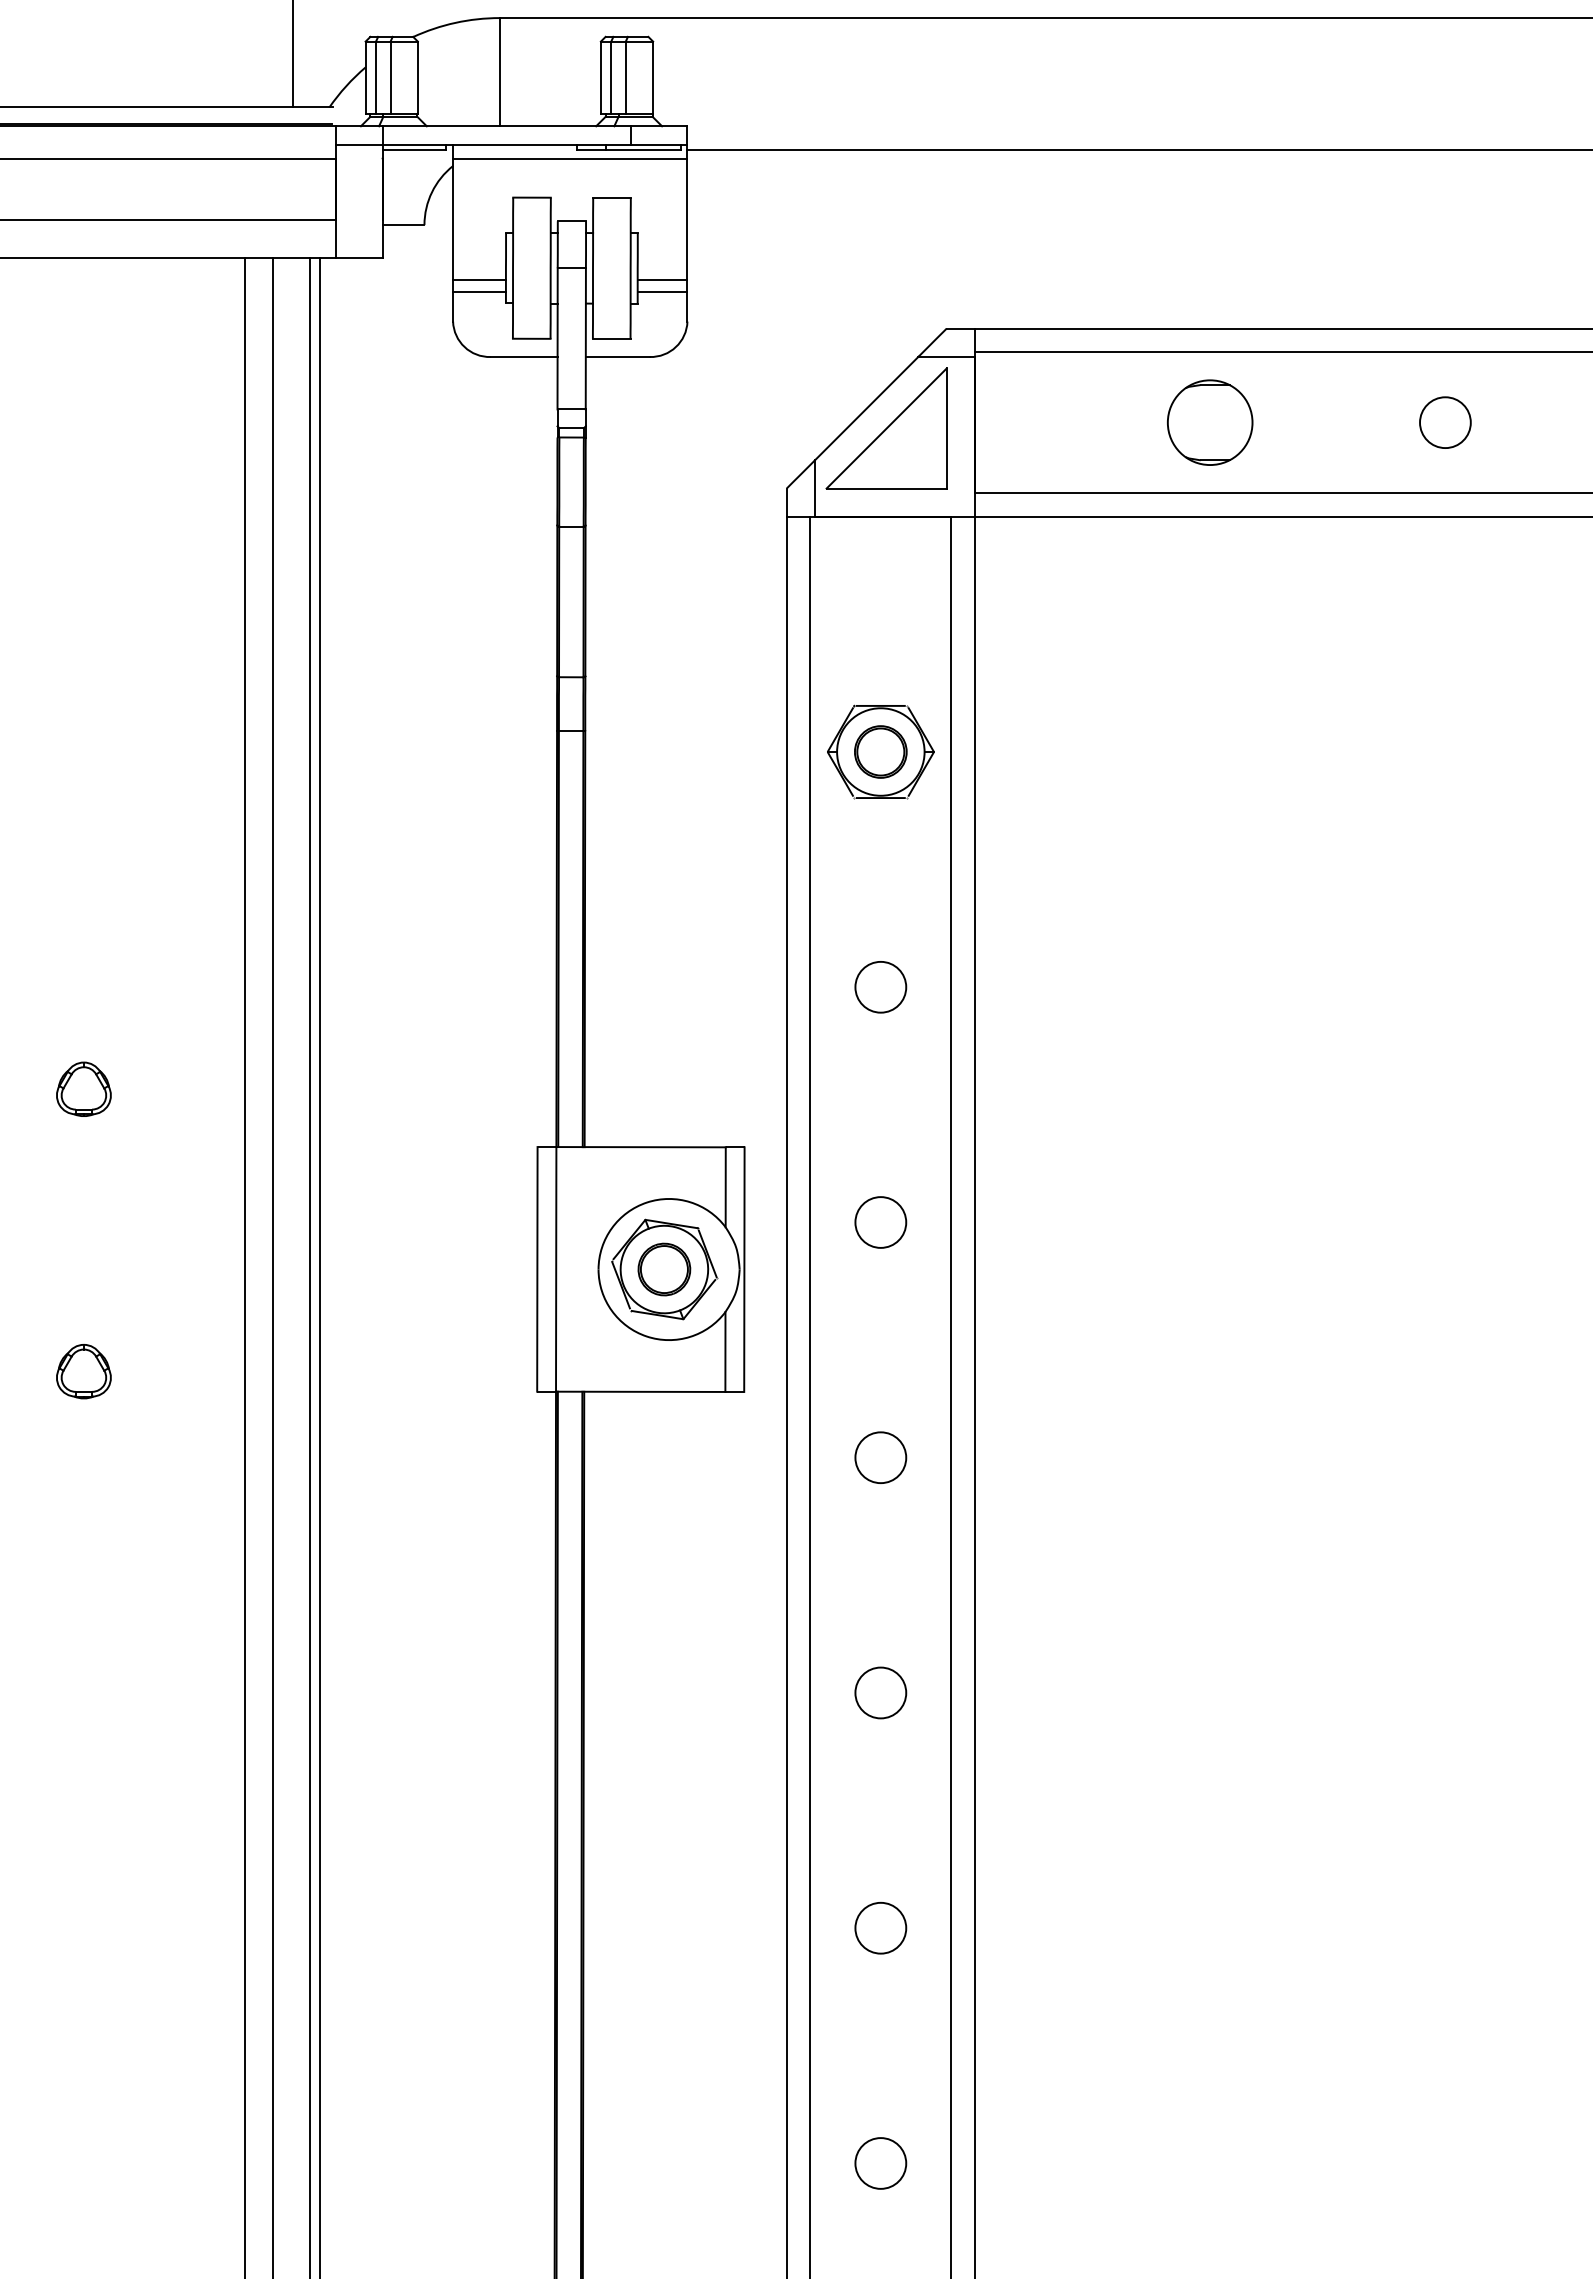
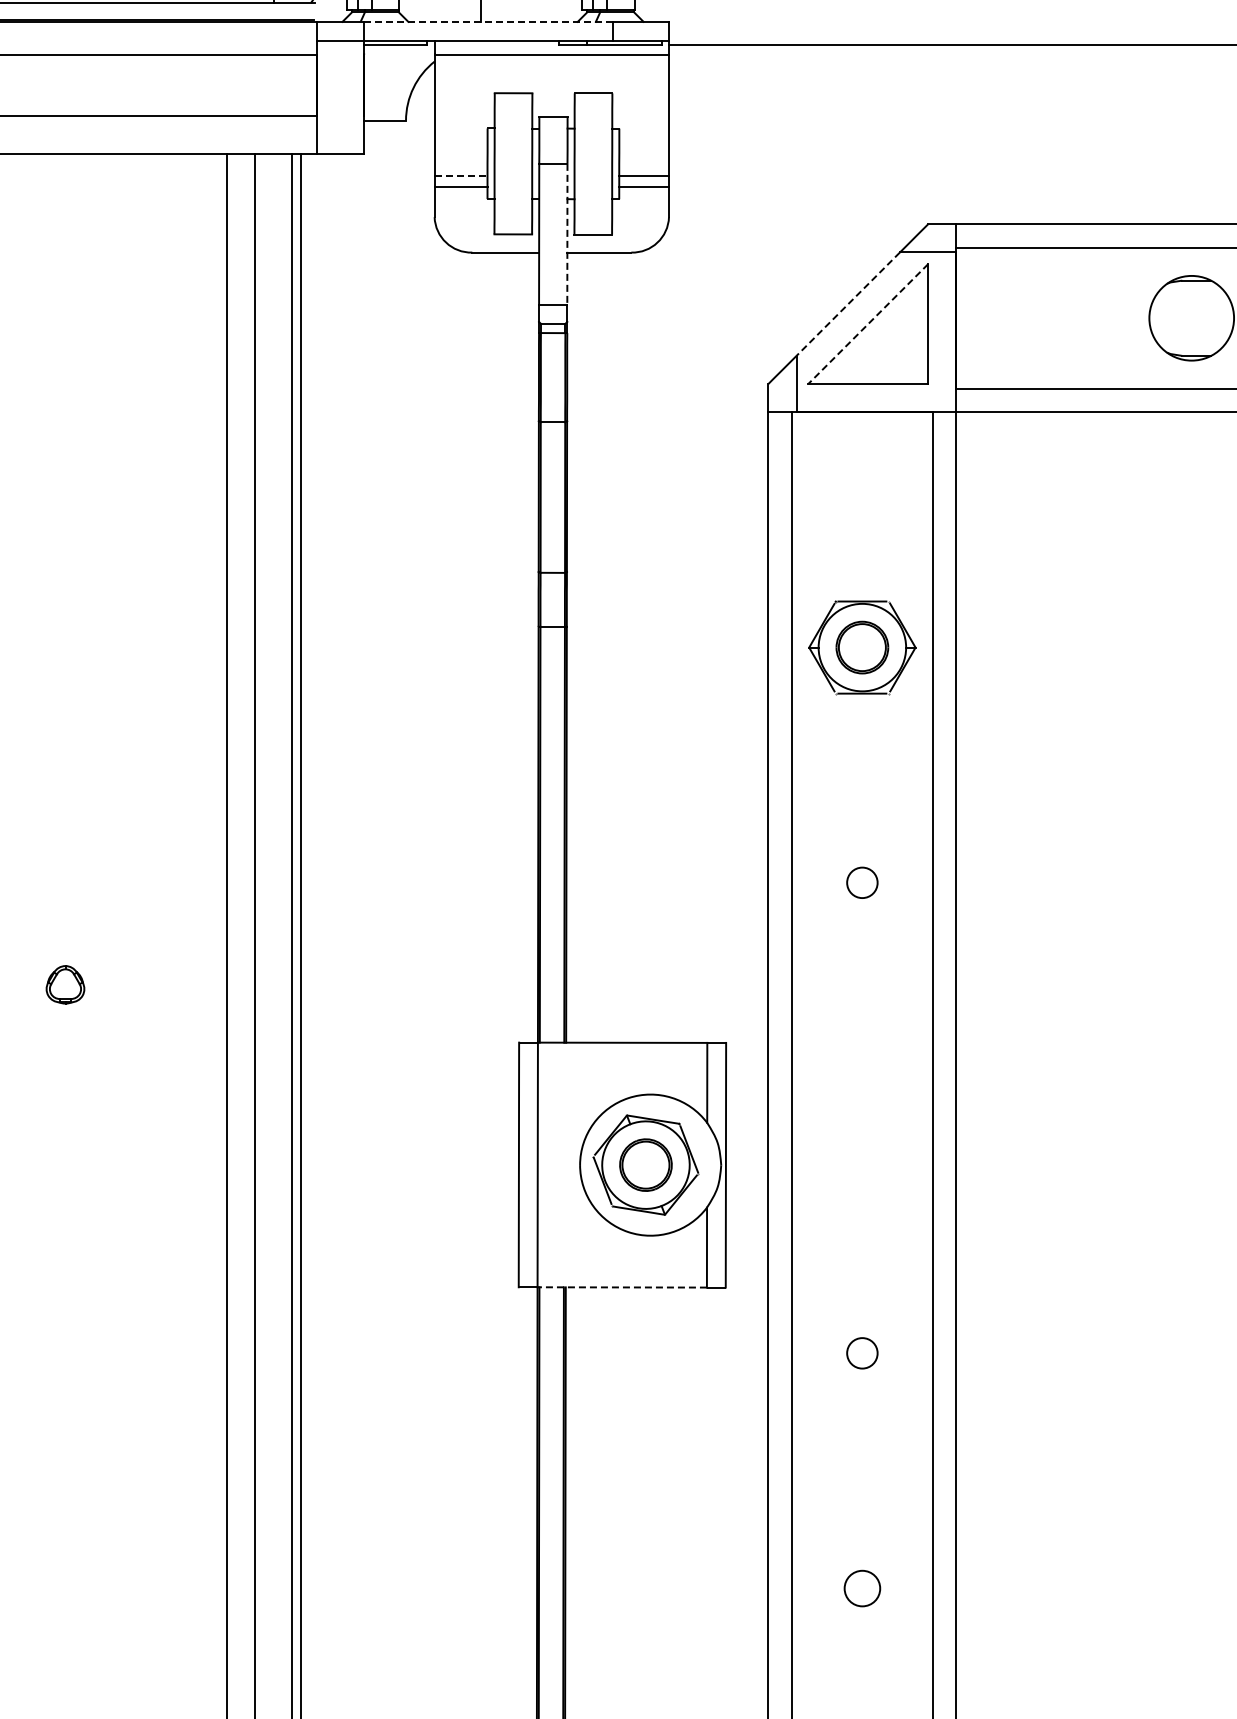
line: (506, 126) -> (488, 22), solid -> dashed
line: (480, 280) -> (462, 176), solid -> dashed
line: (585, 338) -> (567, 234), solid -> dashed
line: (866, 408) -> (848, 304), solid -> dashed
line: (886, 428) -> (868, 324), solid -> dashed
circle: (880, 986) -> (862, 882), size x0.6
part: (83, 1088) -> (65, 984), size x0.7
circle: (880, 1222) -> (862, 1118), removed
part: (83, 1371) -> (65, 1267), removed
line: (640, 1391) -> (622, 1287), solid -> dashed
circle: (880, 1457) -> (862, 1353), size x0.6
circle: (880, 1692) -> (862, 1588), size x0.7

